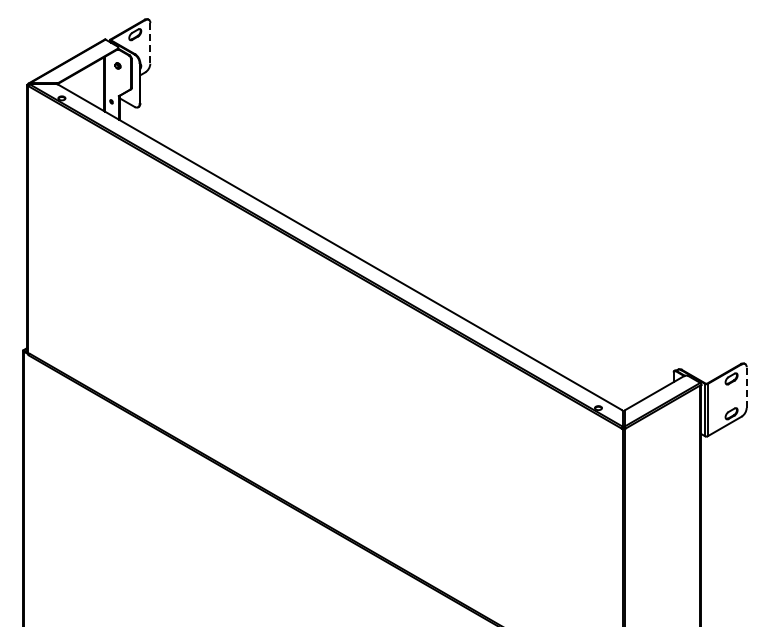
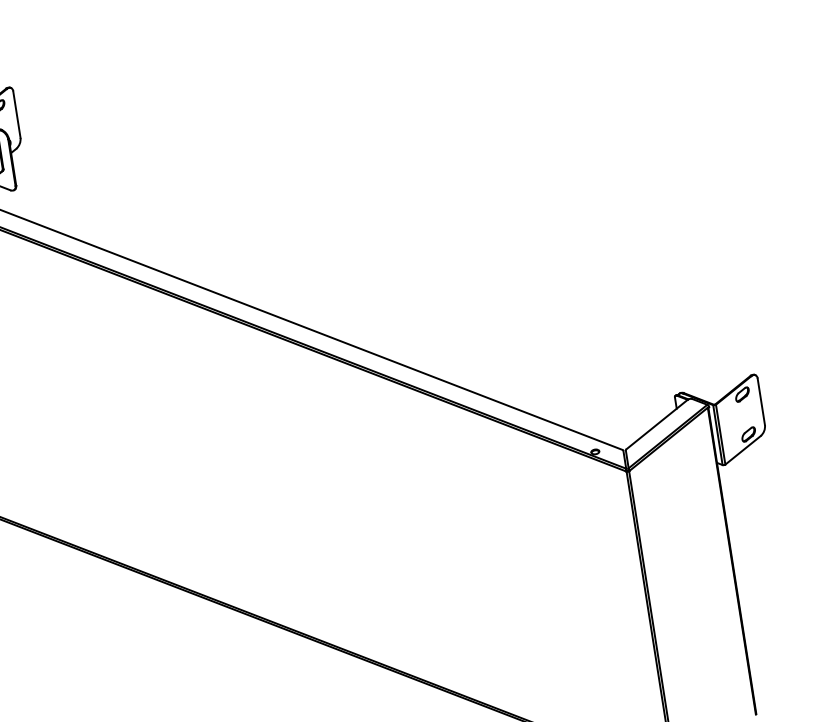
line: (150, 43) -> (17, 114), dashed -> solid
line: (746, 387) -> (761, 401), dashed -> solid

